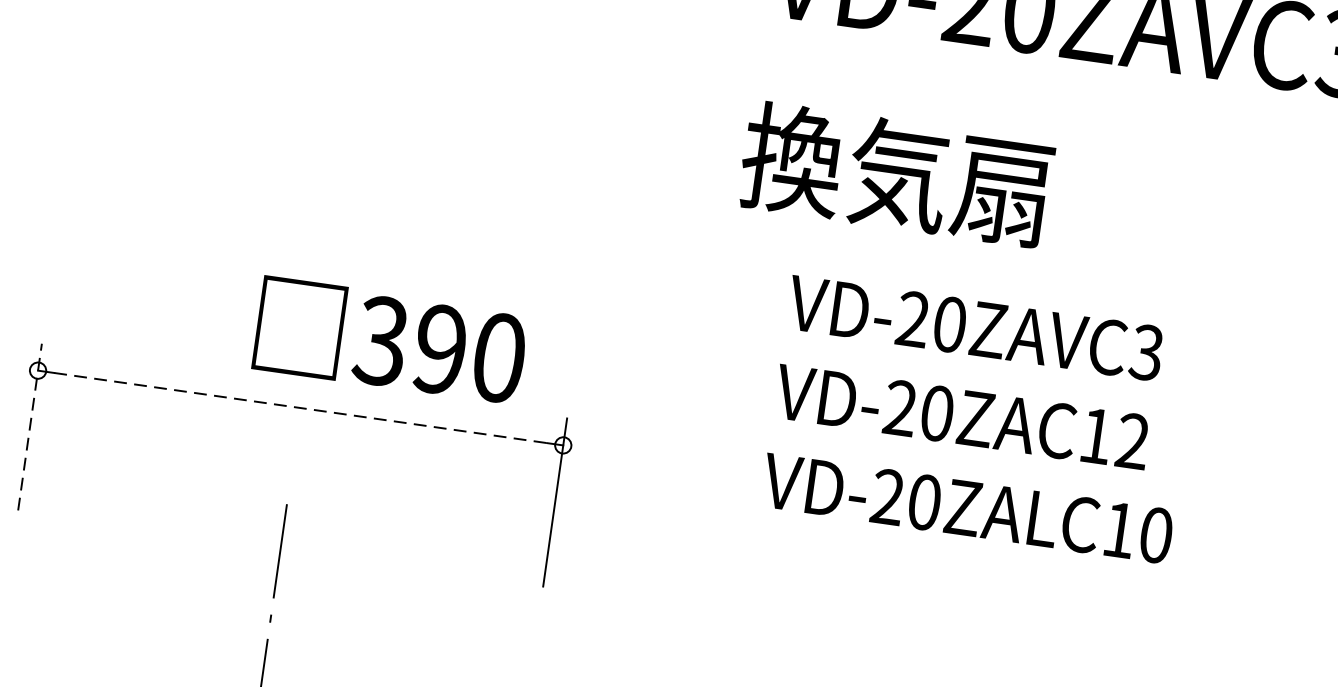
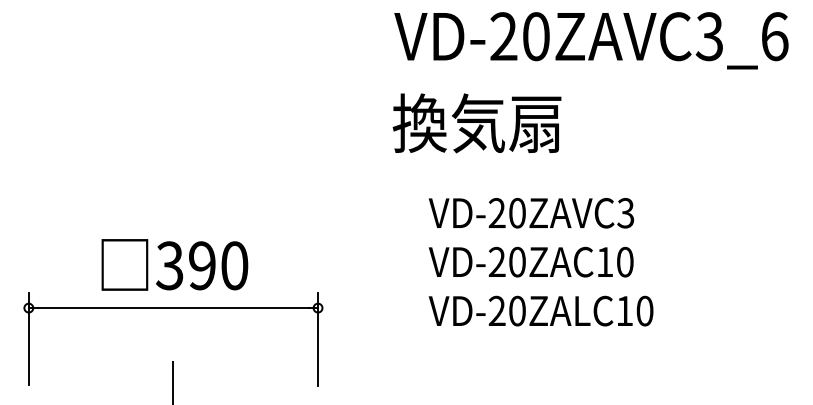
text: (895, 174) -> (476, 123), moved
text: (390, 339) -> (174, 264), moved
line: (300, 408) -> (173, 308), dashed -> solid
line: (29, 427) -> (28, 339), dashed -> solid
text: (1131, 441) -> (624, 262), VD-20ZAC12 -> VD-20ZAC10

